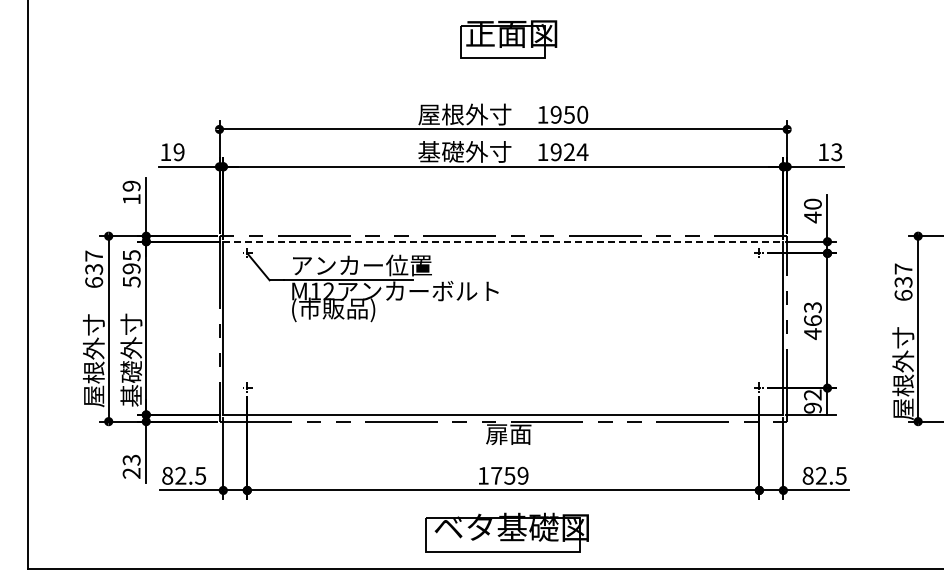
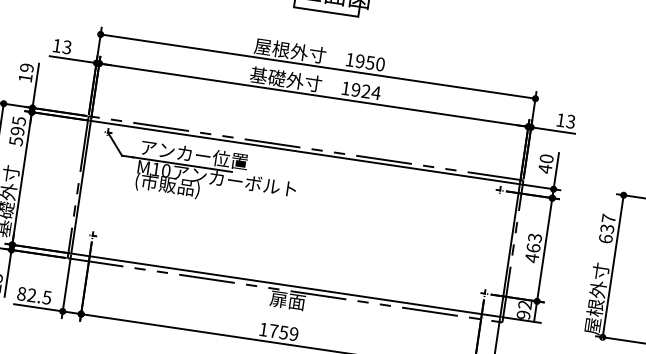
text: (178, 152) -> (66, 47), 19 -> 13
line: (503, 241) -> (305, 152), dashed -> solid
text: (328, 291) -> (165, 170), M12 -> M10

